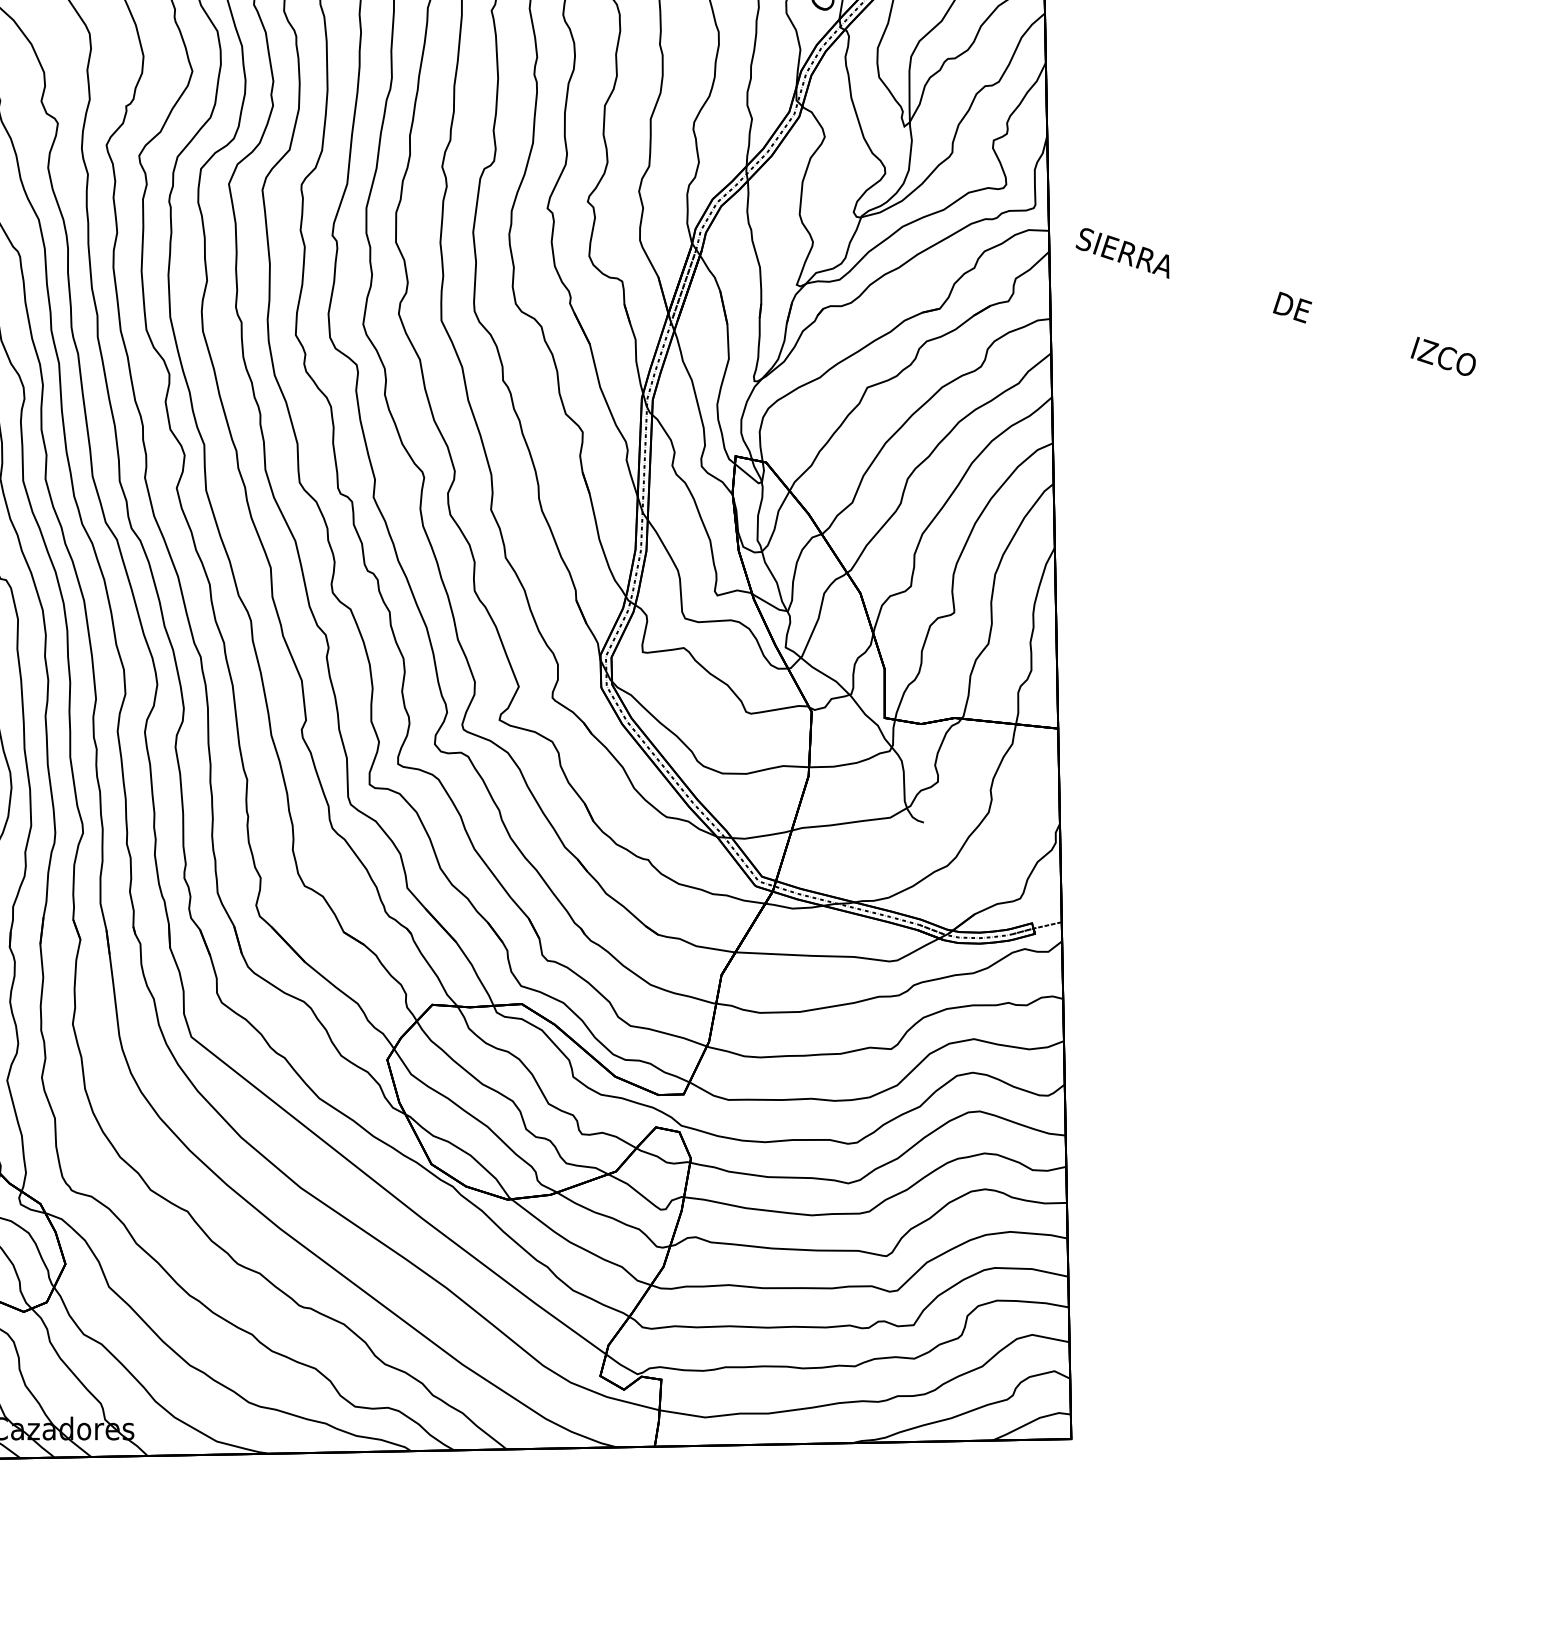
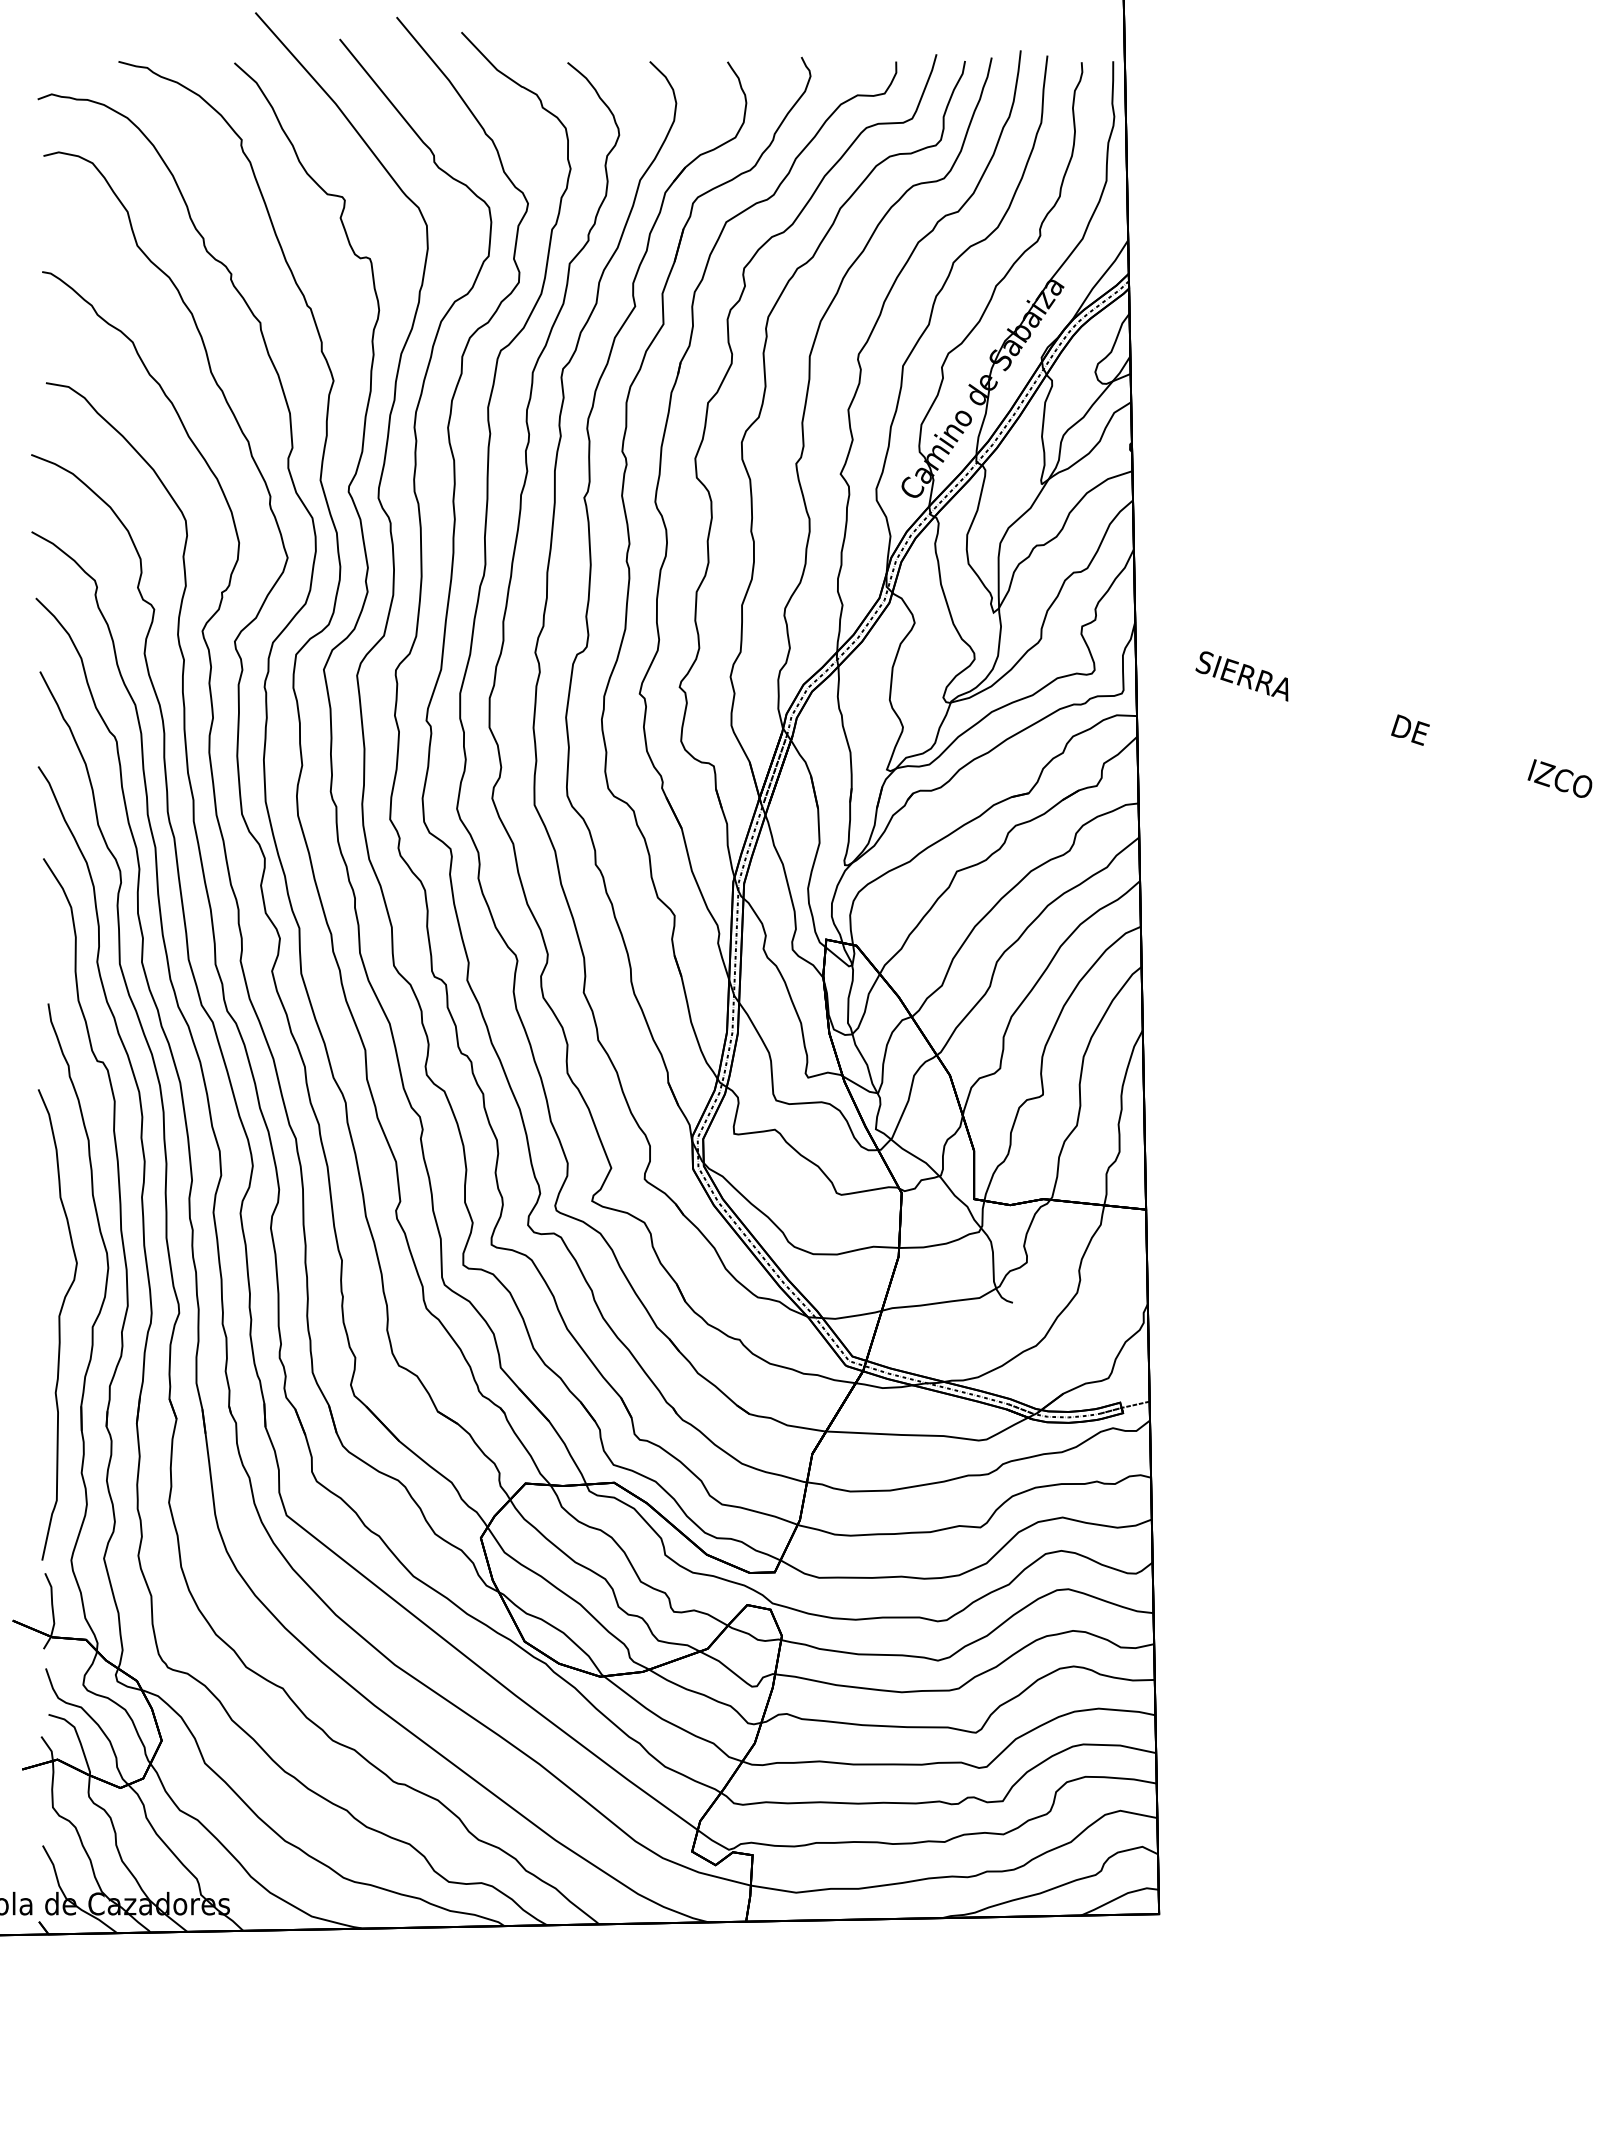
text: (1275, 301) -> (1393, 724), moved

